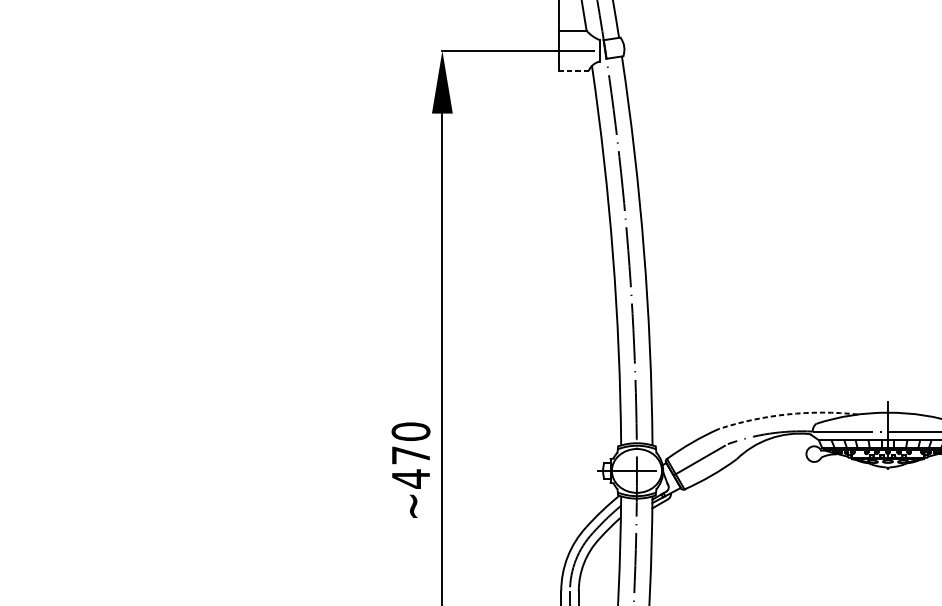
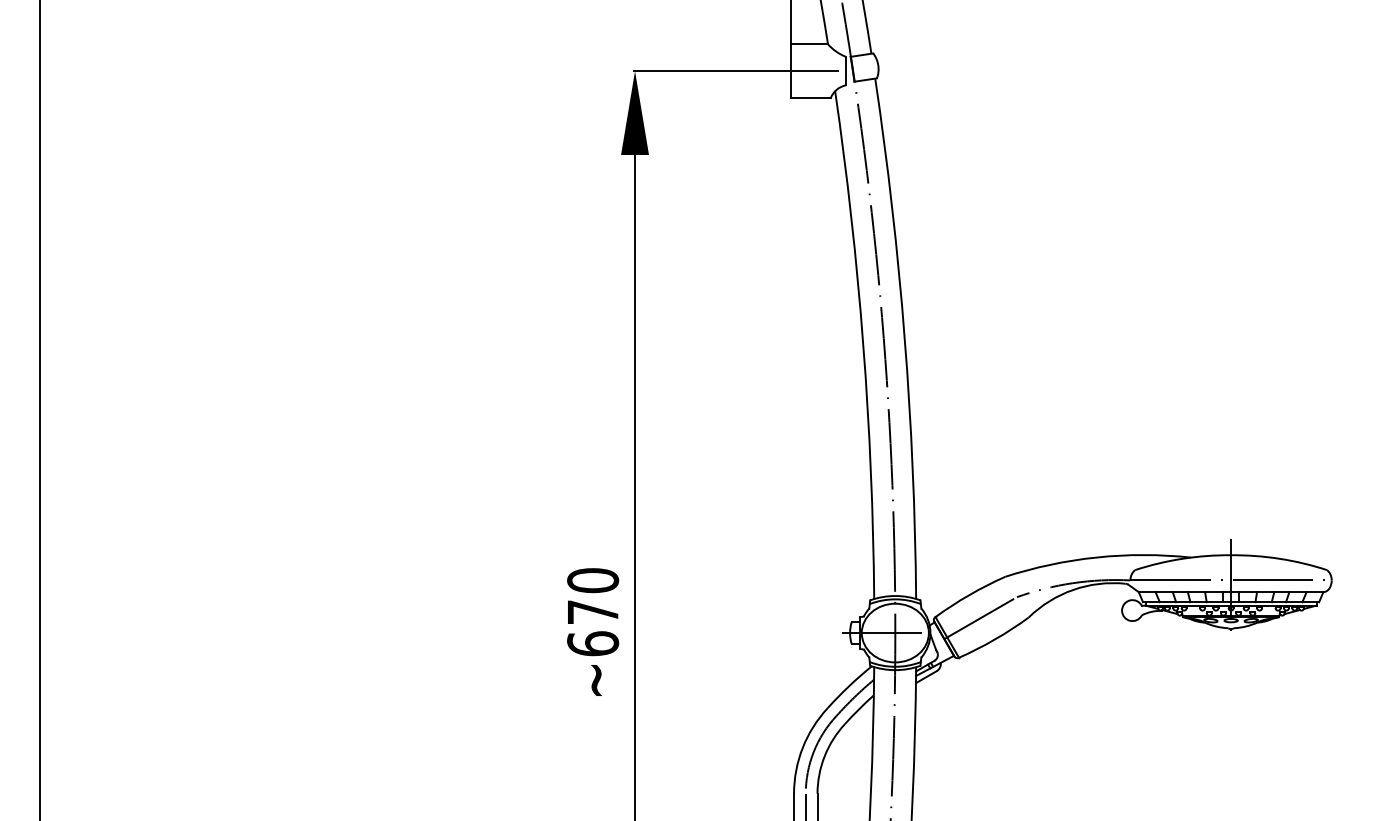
line: (573, 70) -> (810, 97), dashed -> solid
arc: (788, 414) -> (1097, 557), dashed -> solid
text: (411, 478) -> (593, 643), ~470 -> ~670

